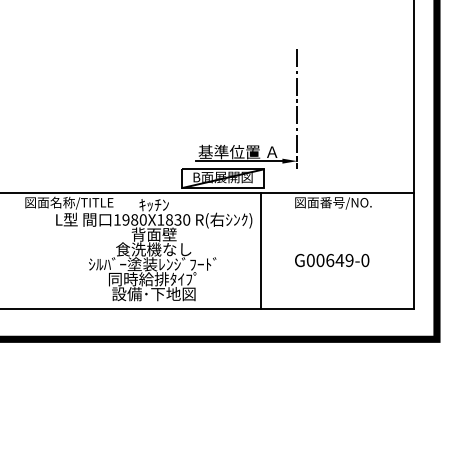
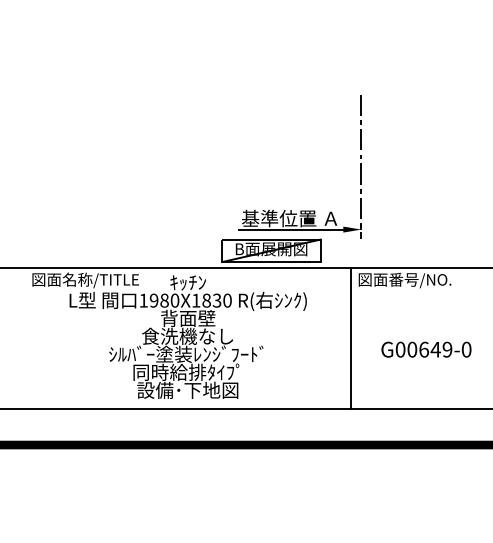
line: (261, 251) -> (350, 338), moved
text: (332, 260) -> (426, 349), moved

